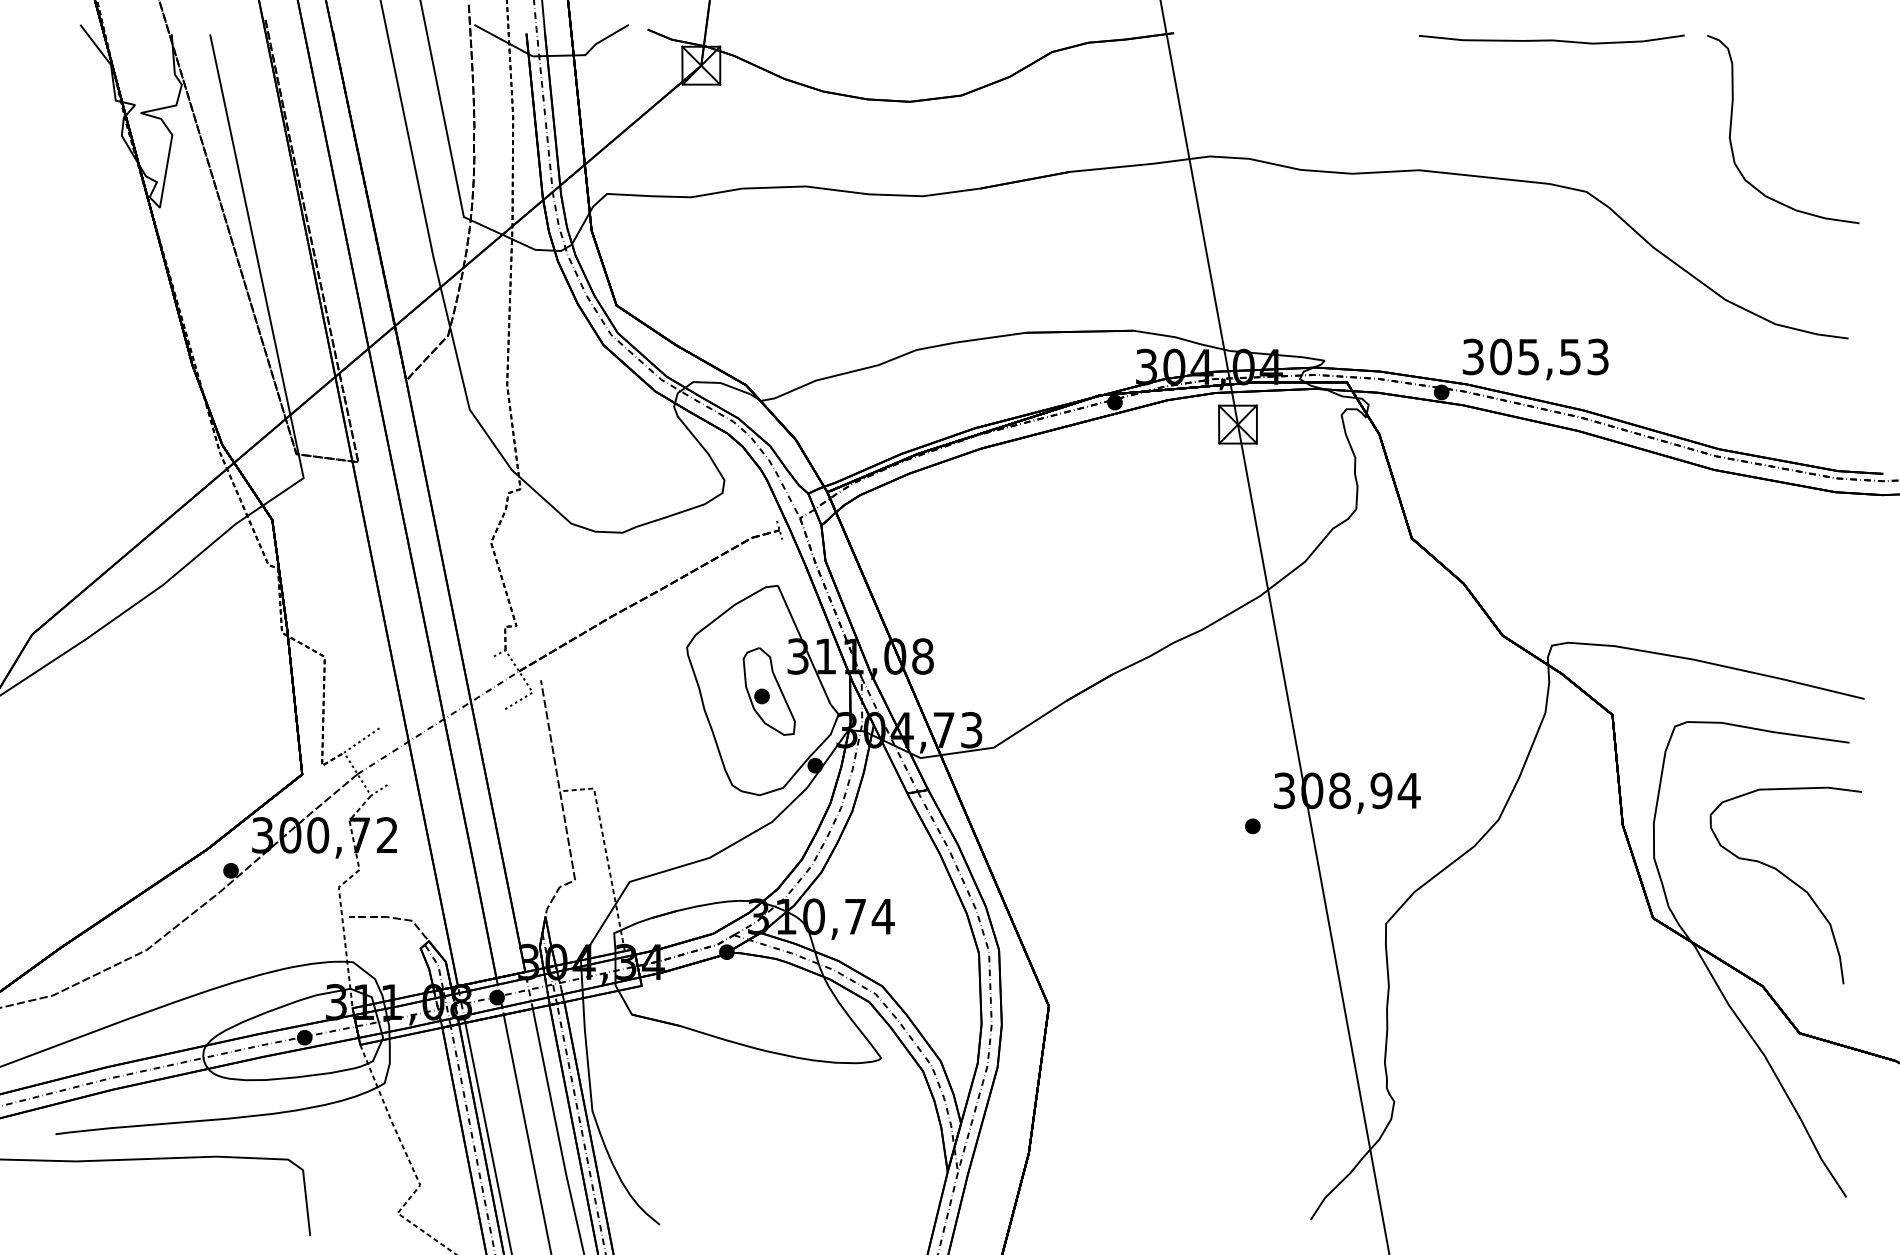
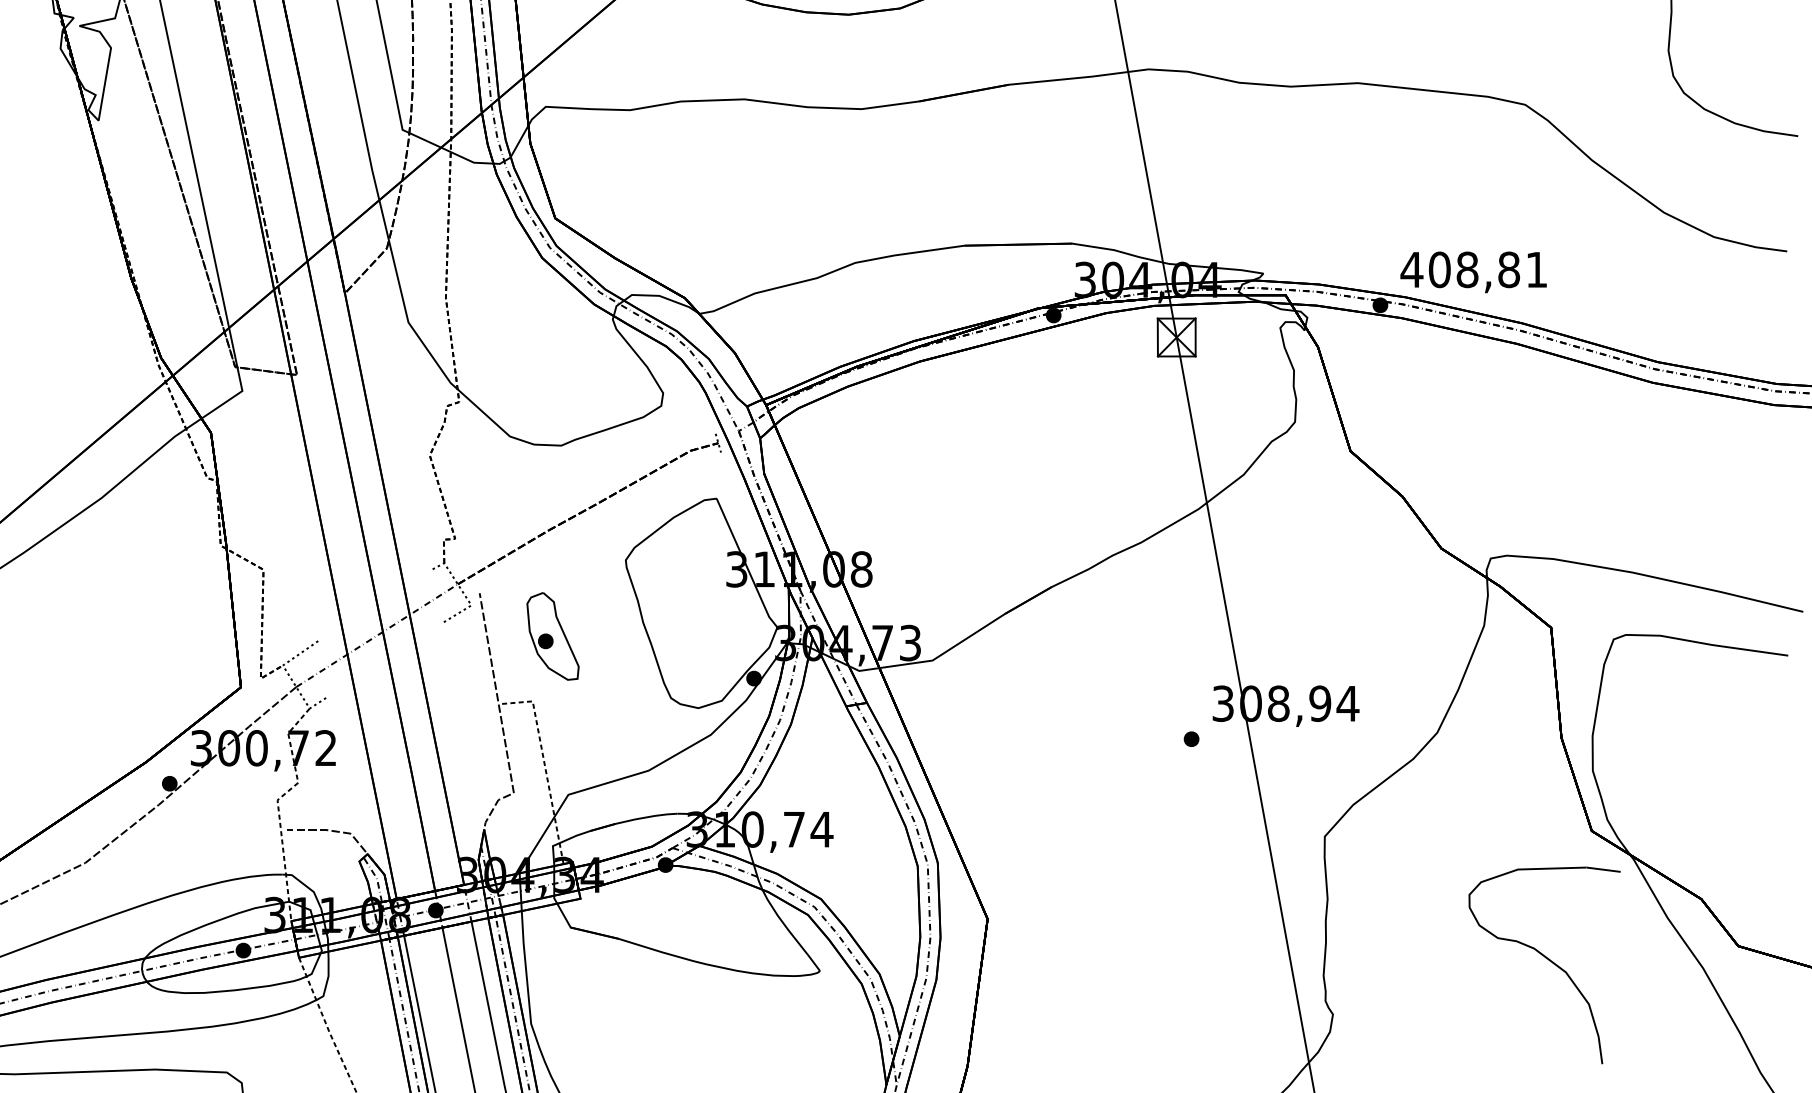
text: (1534, 356) -> (1473, 269), 305,53 -> 408,81
part: (768, 691) -> (552, 636), moved
part: (1789, 880) -> (1548, 960), moved

